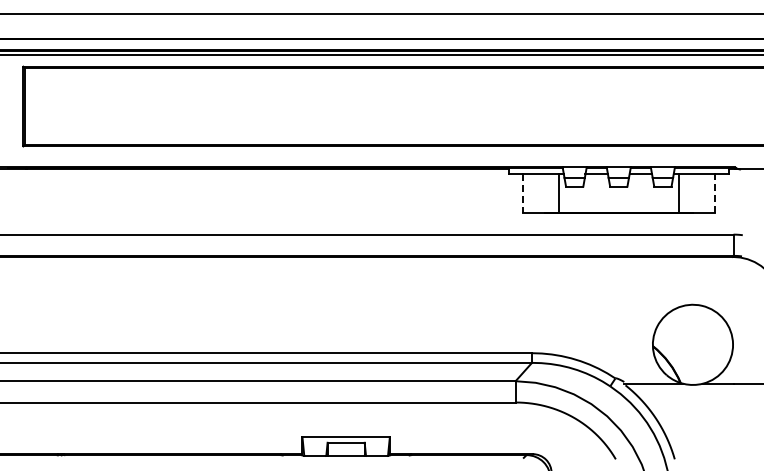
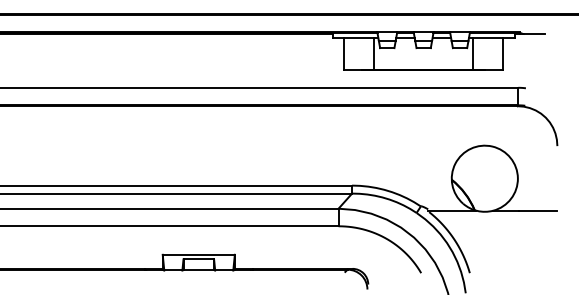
line: (715, 193) -> (503, 53), dashed -> solid
line: (522, 194) -> (344, 54), dashed -> solid

